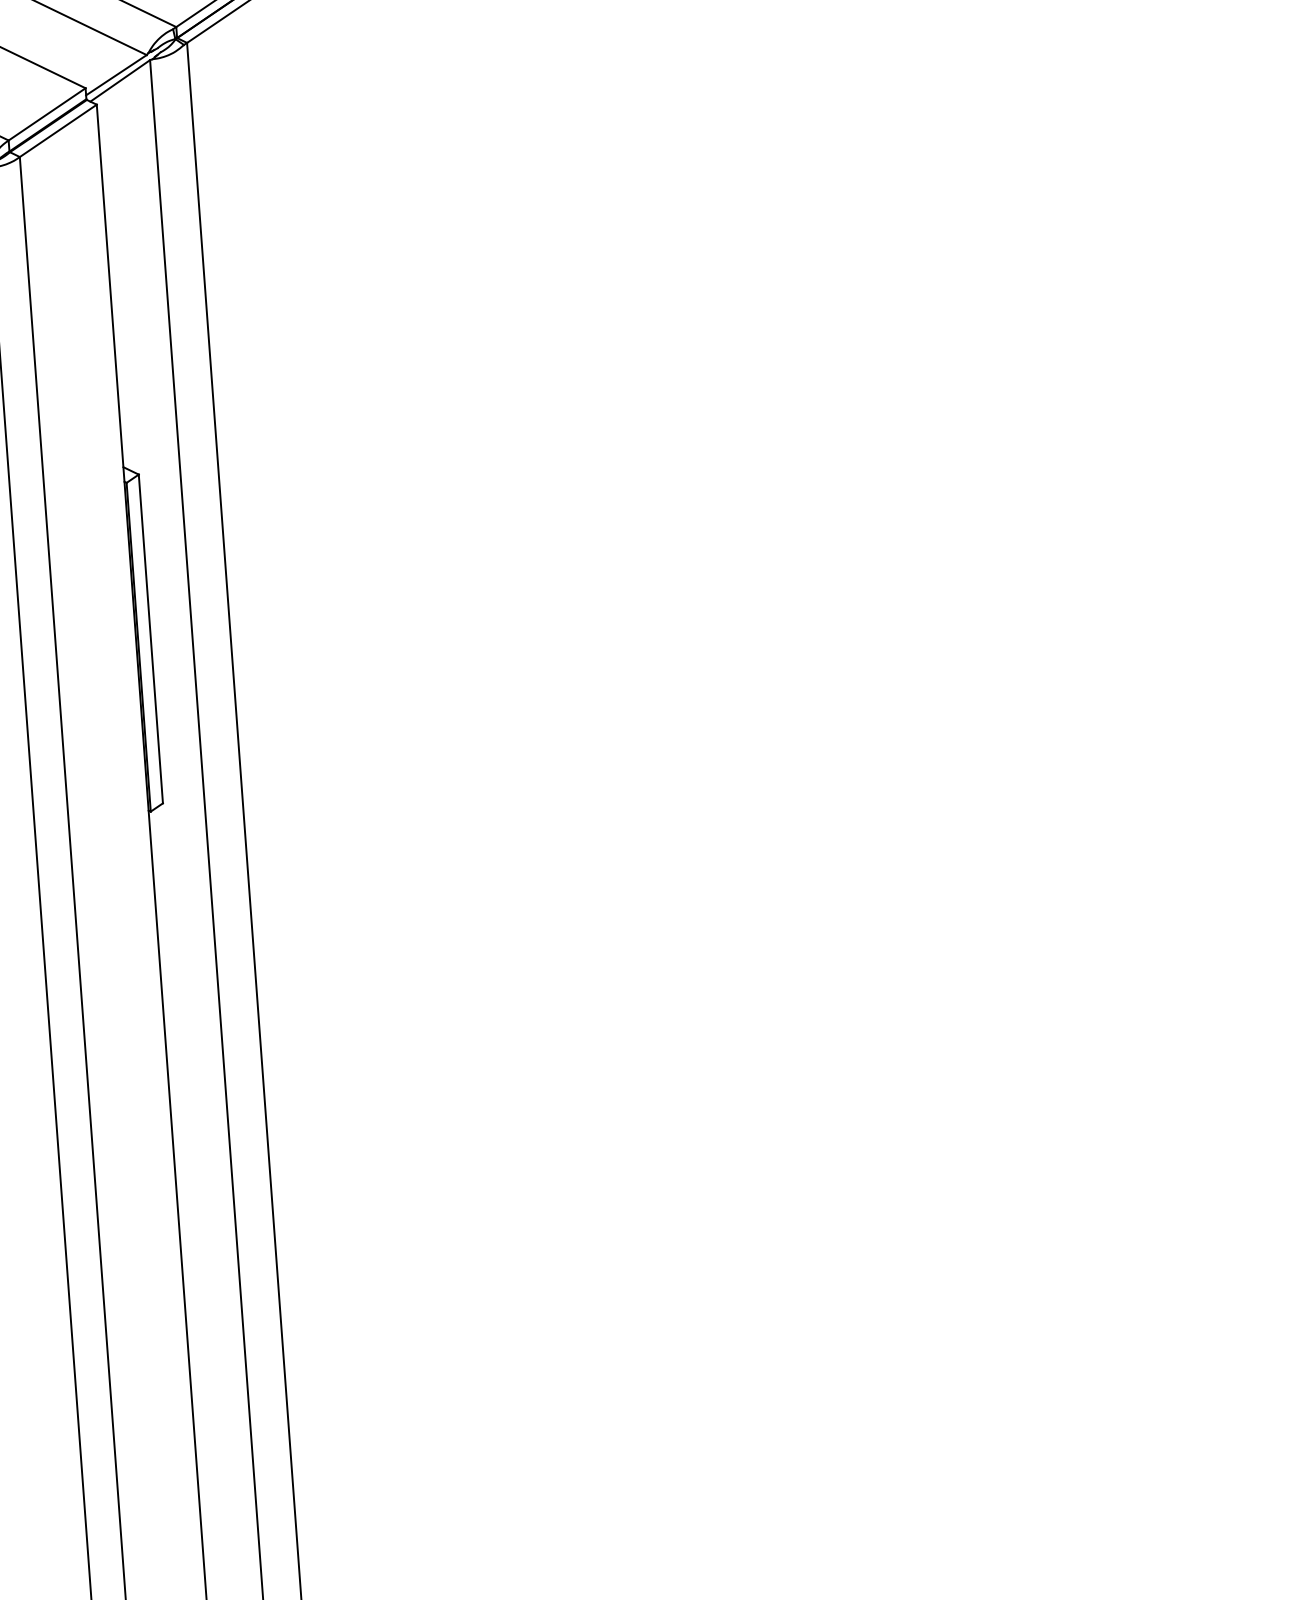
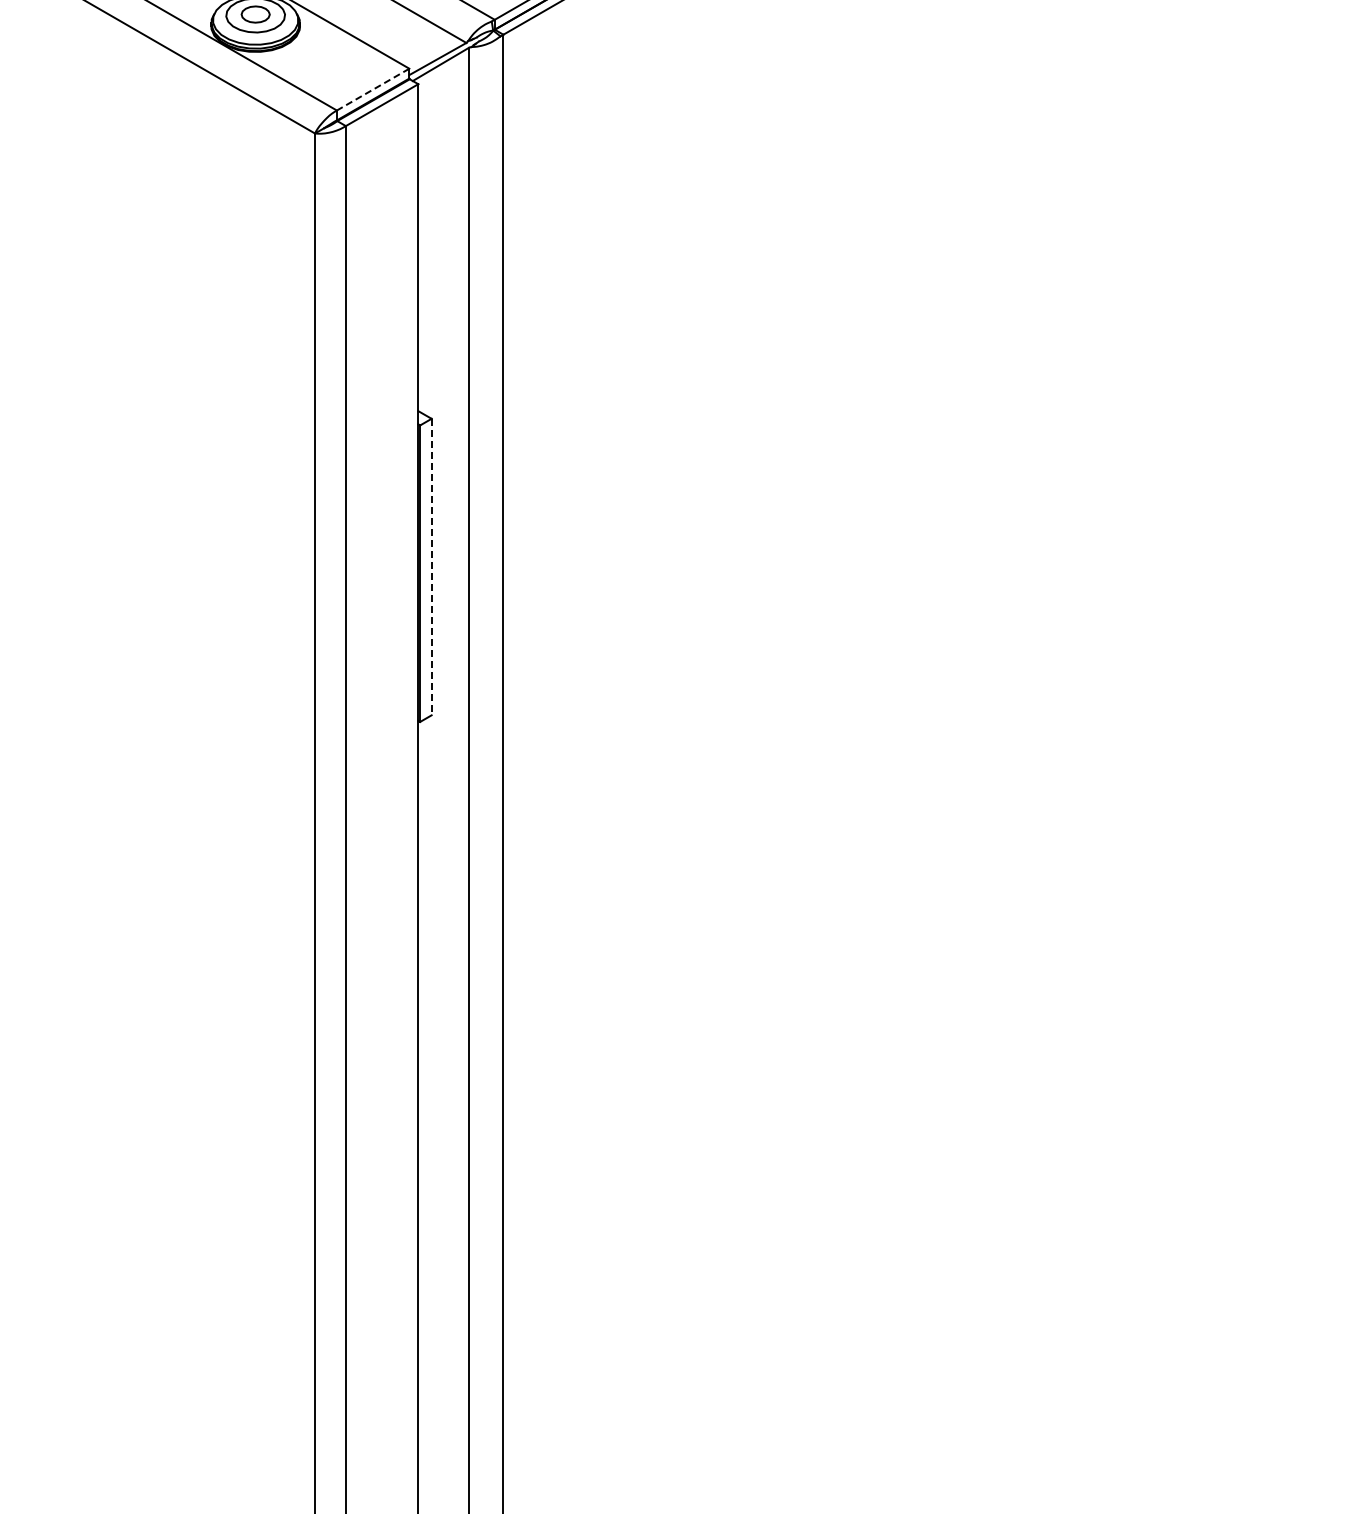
line: (47, 114) -> (373, 89), solid -> dashed
line: (150, 639) -> (431, 567), solid -> dashed

